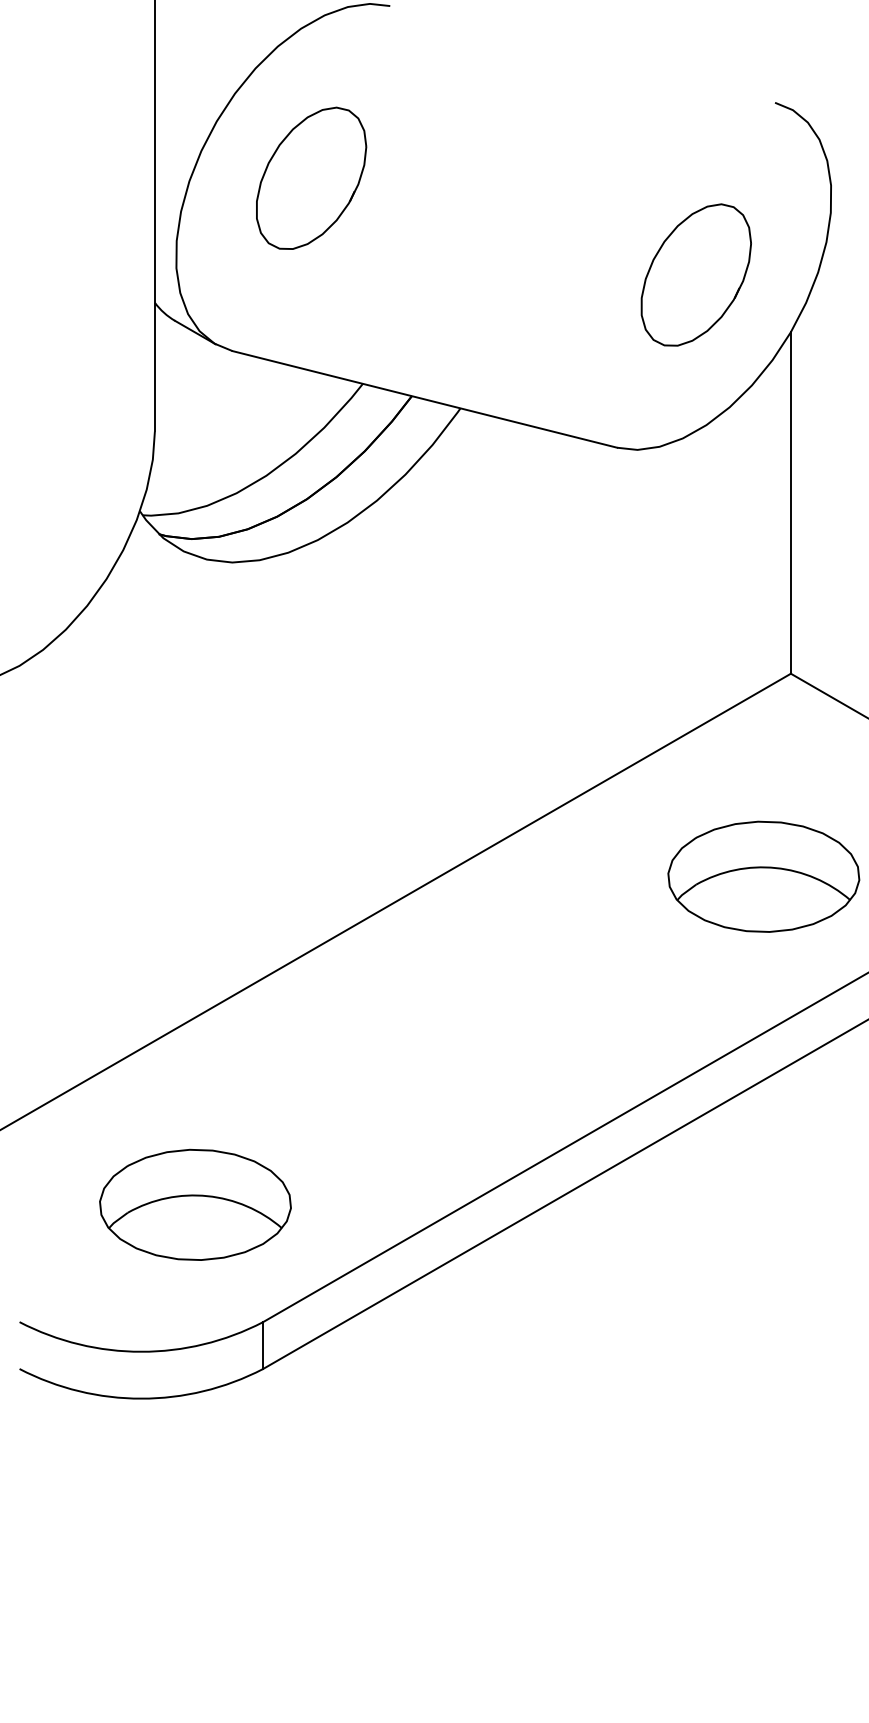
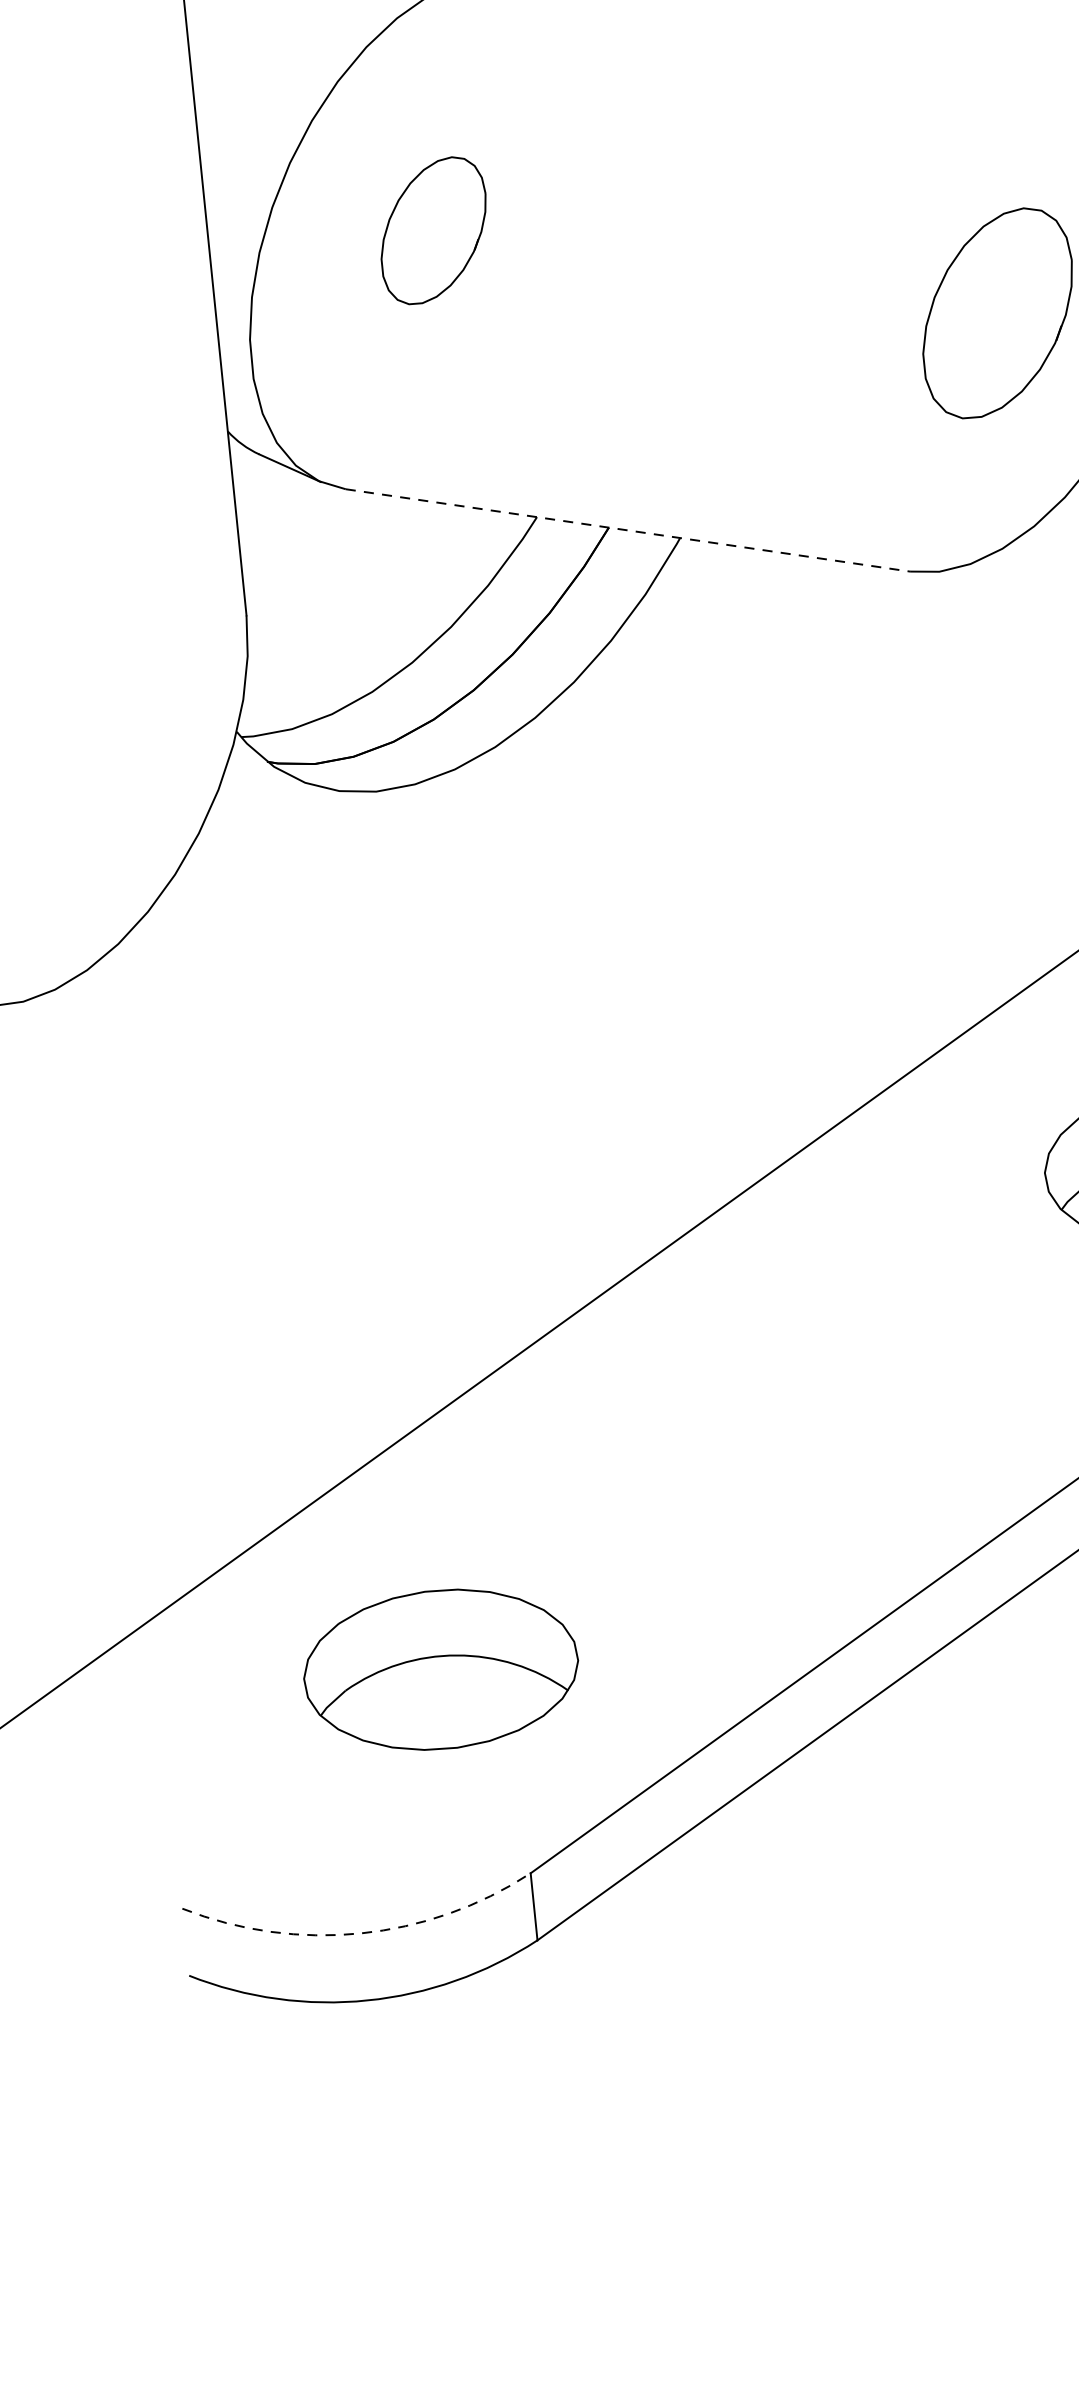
part: (311, 177) -> (433, 229), size x0.7
line: (425, 399) -> (628, 530), solid -> dashed
part: (195, 1204) -> (441, 1669), moved
arc: (141, 1351) -> (360, 1932), solid -> dashed

